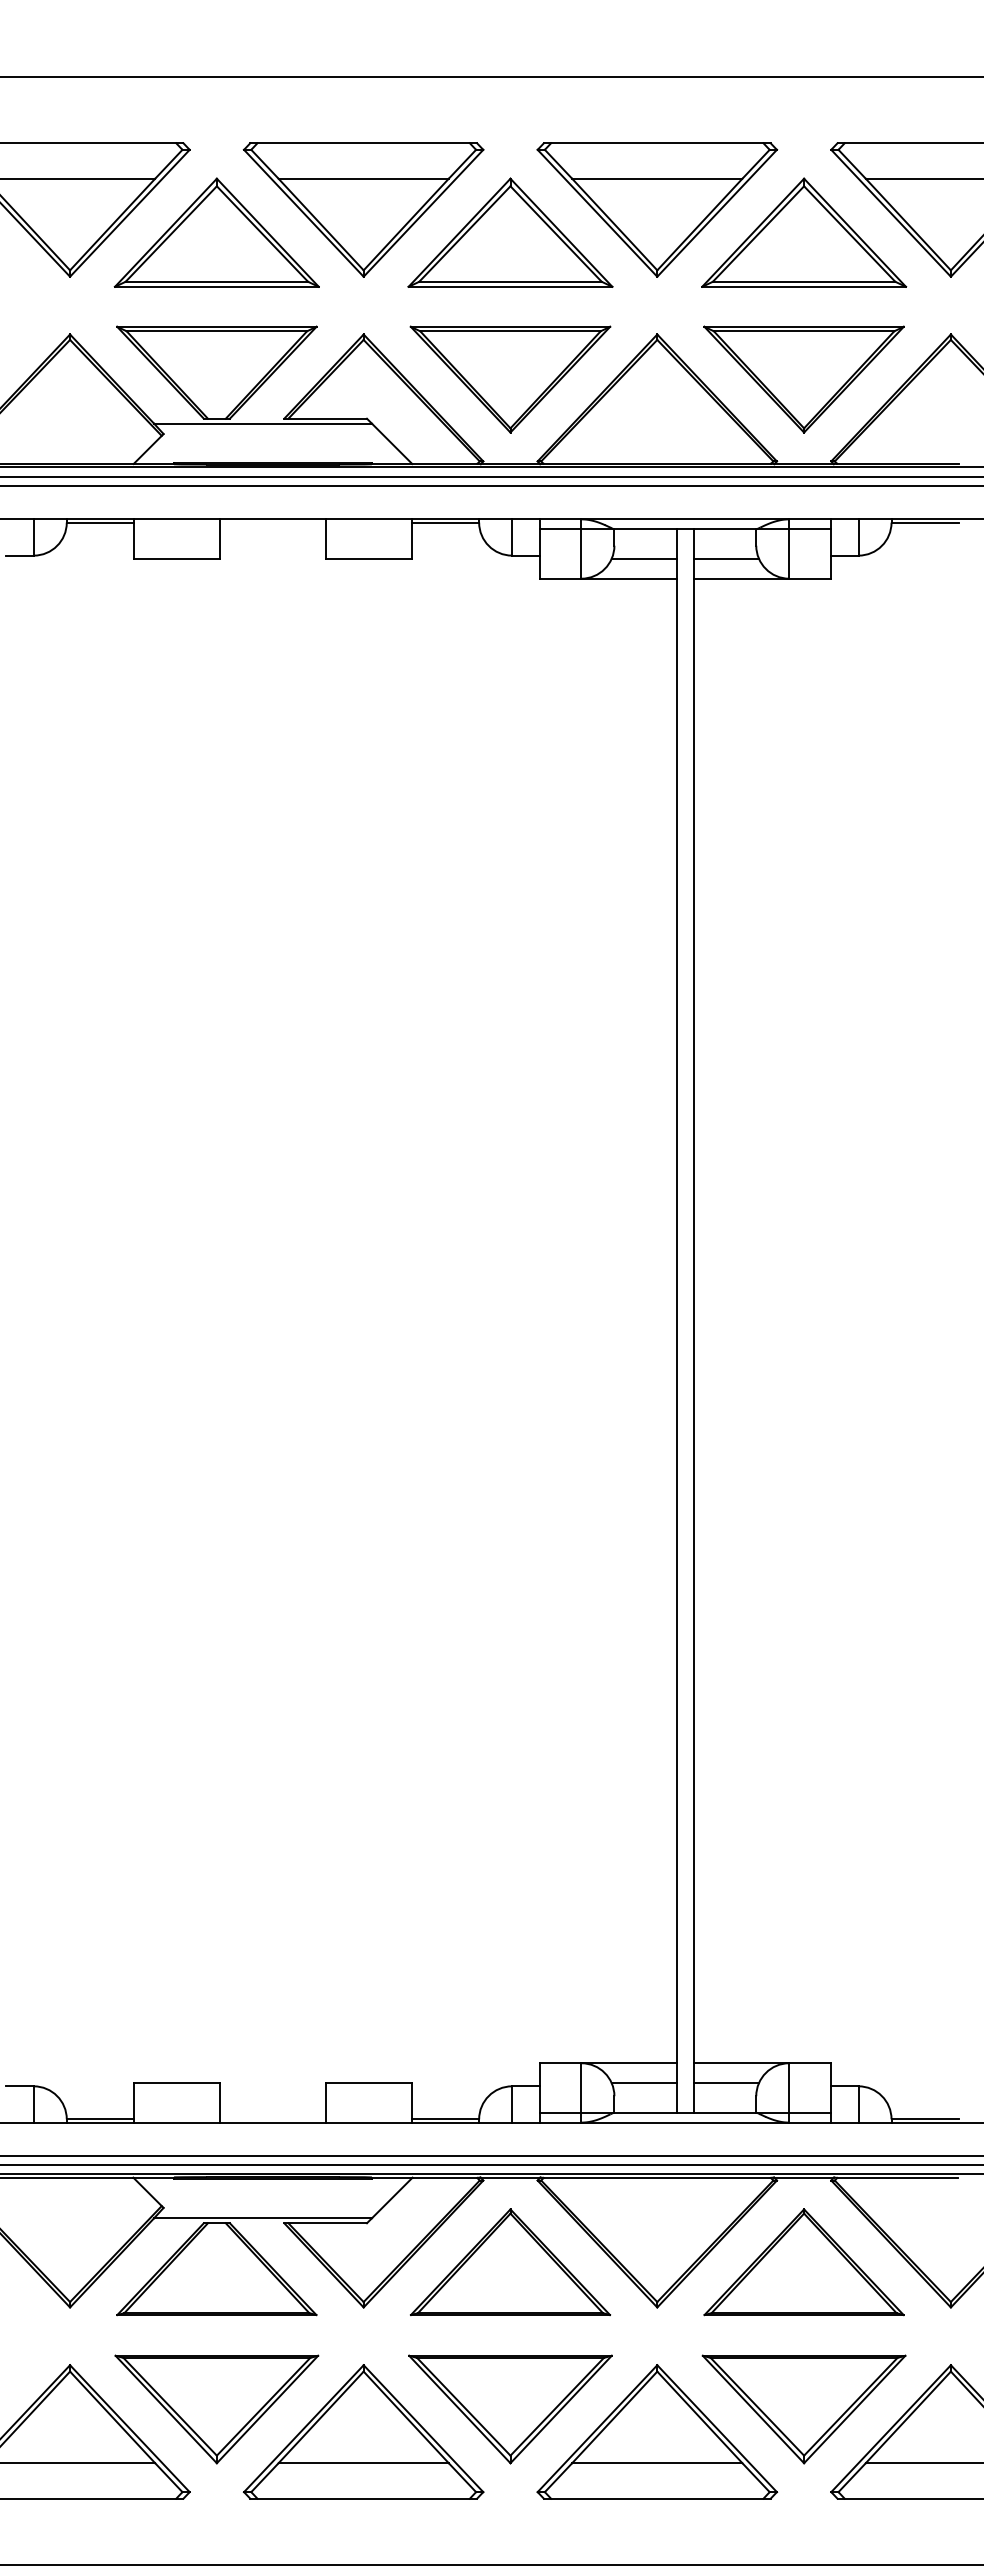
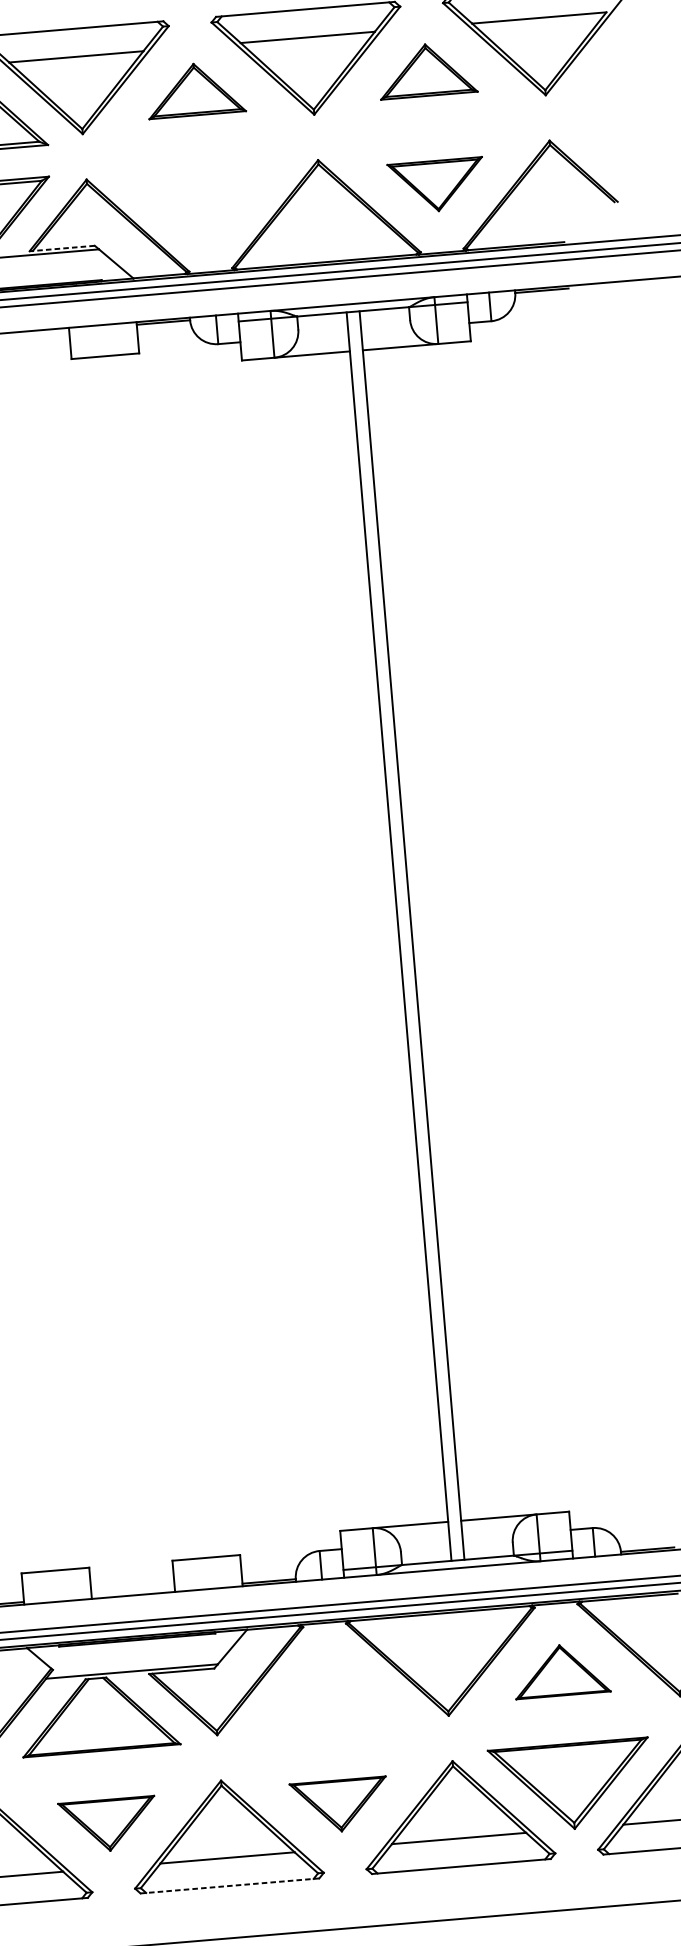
part: (510, 232) -> (195, 89), size x0.6
part: (804, 232) -> (427, 70), size x0.6
part: (510, 379) -> (205, 205), removed
part: (803, 379) -> (436, 185), size x0.6
line: (325, 418) -> (62, 248), solid -> dashed
line: (644, 558) -> (322, 337), removed
line: (726, 558) -> (387, 332), removed
line: (644, 2083) -> (423, 1539), removed
line: (726, 2083) -> (488, 1534), removed
part: (510, 2261) -> (329, 1689), removed
part: (803, 2262) -> (561, 1670), size x0.6
part: (216, 2409) -> (107, 1825), size x0.6
part: (510, 2409) -> (339, 1805), size x0.6
line: (363, 2498) -> (229, 1885), solid -> dashed

